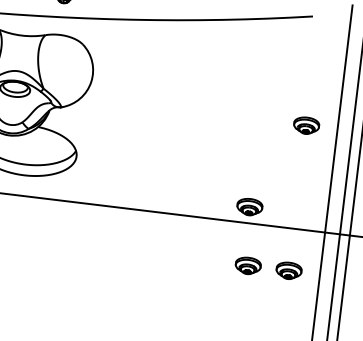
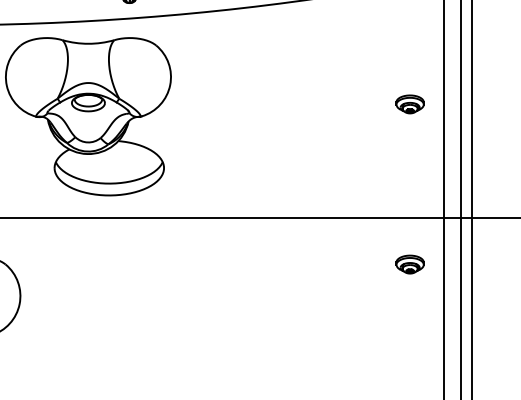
part: (249, 207) -> (358, 200), removed
part: (247, 265) -> (364, 264), removed

